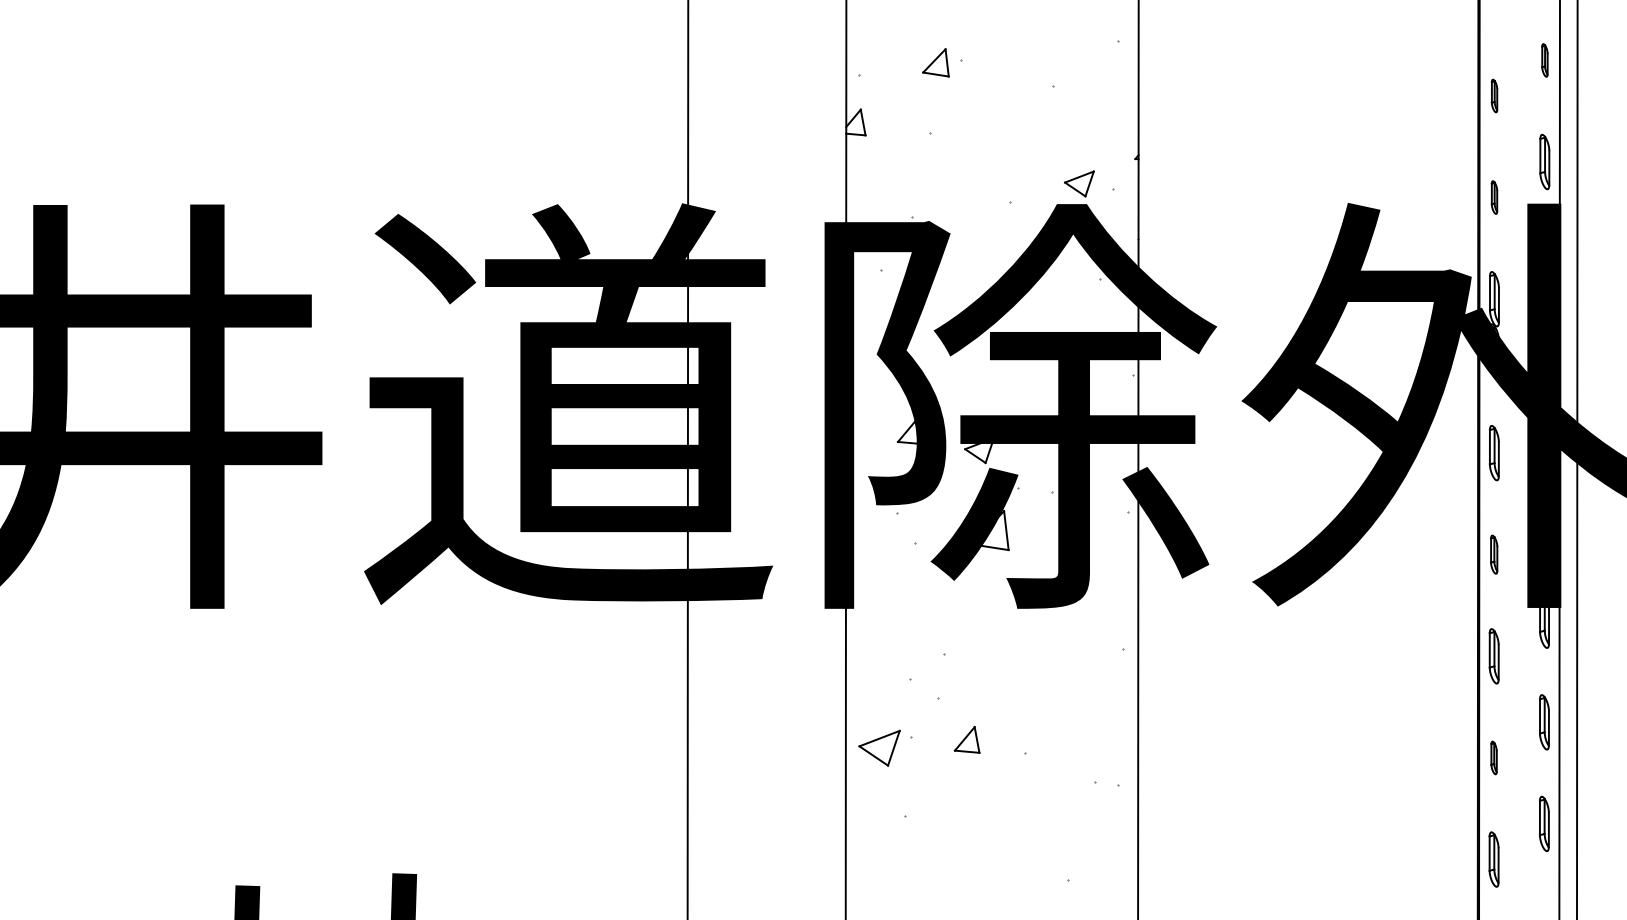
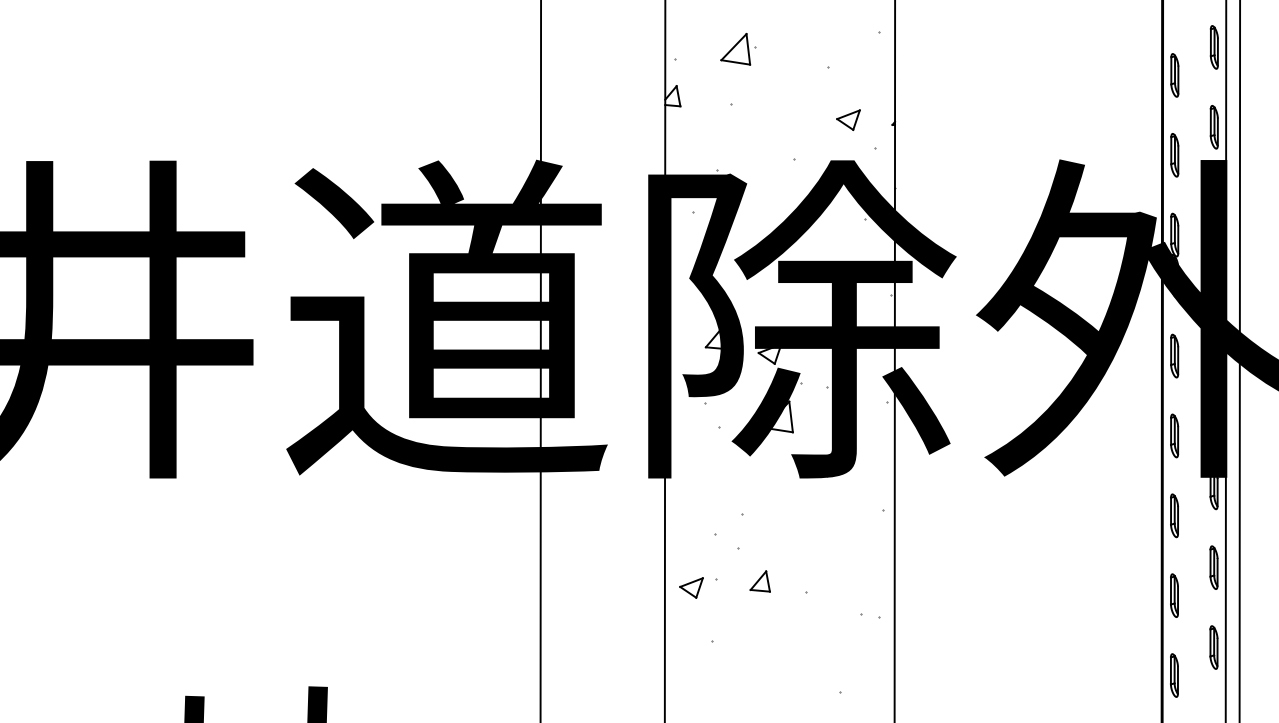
part: (1544, 60) -> (1214, 47), size x1.67
part: (935, 62) -> (735, 49), size x1.43
part: (1494, 95) -> (1174, 75), size x1.67
part: (1079, 183) -> (848, 119), moved
part: (1494, 197) -> (1174, 155), size x1.67
part: (1493, 554) -> (1173, 435), size x1.43
part: (879, 747) -> (691, 587), size x0.71
part: (1493, 757) -> (1173, 595), size x1.67

